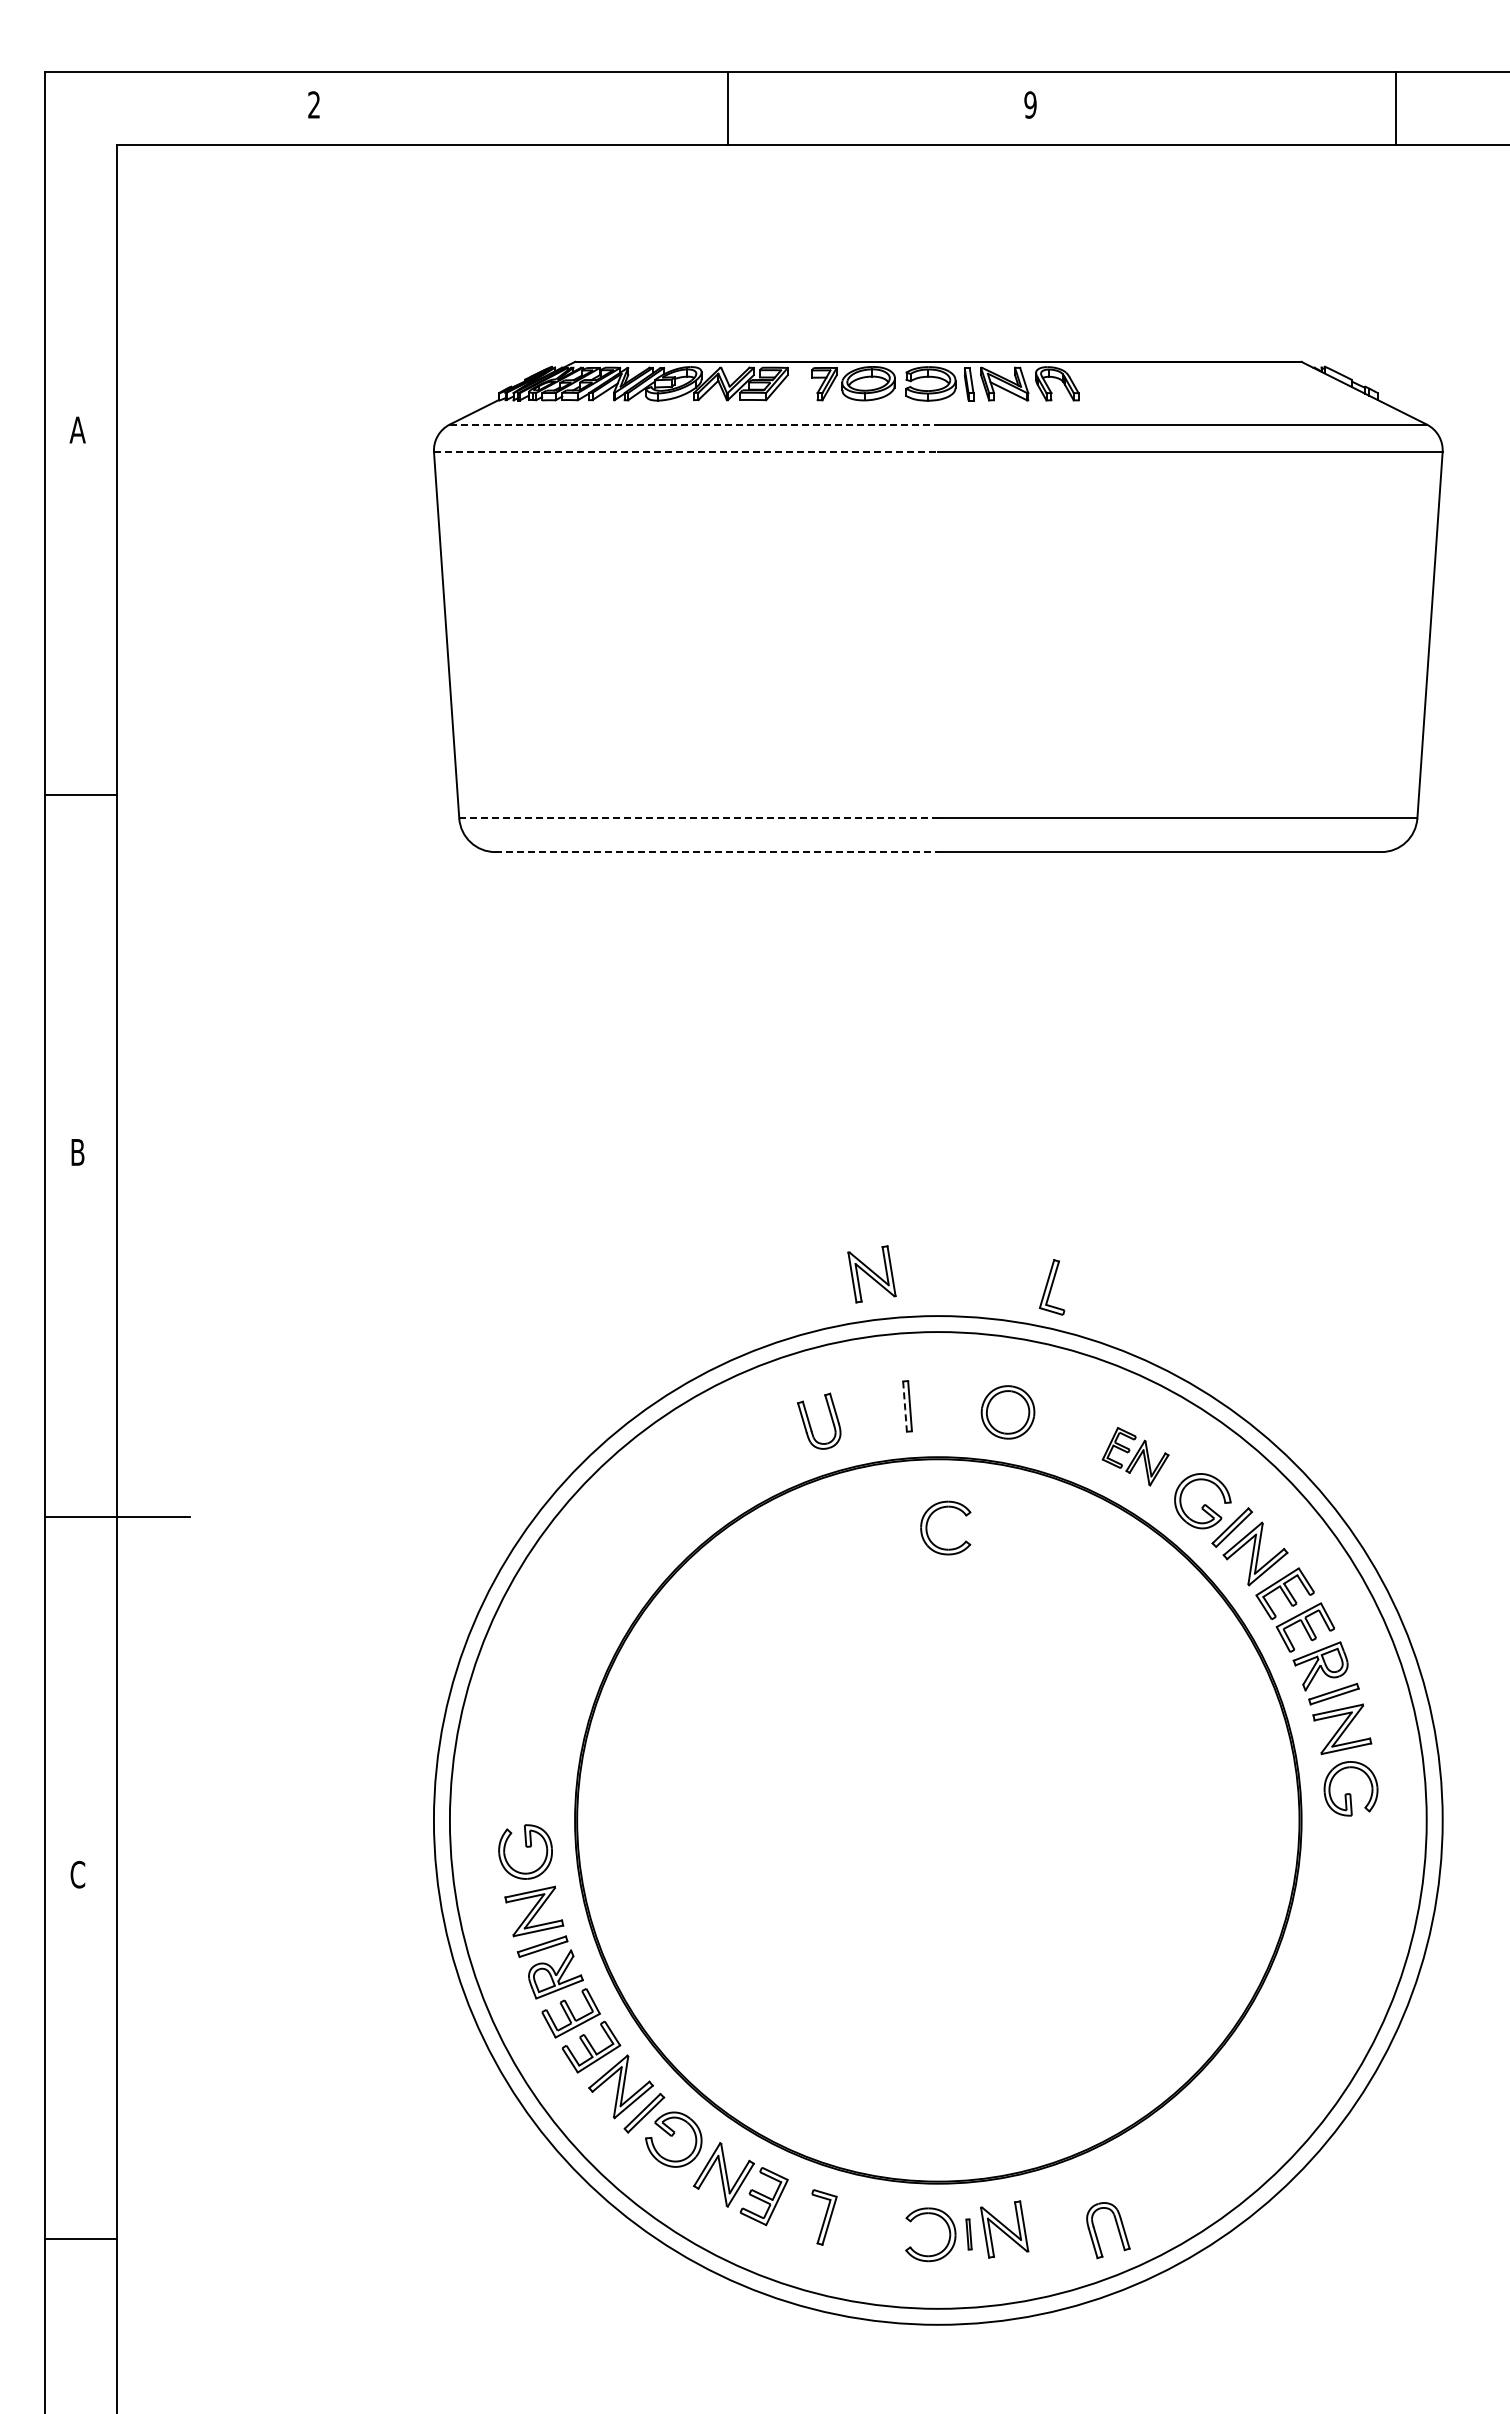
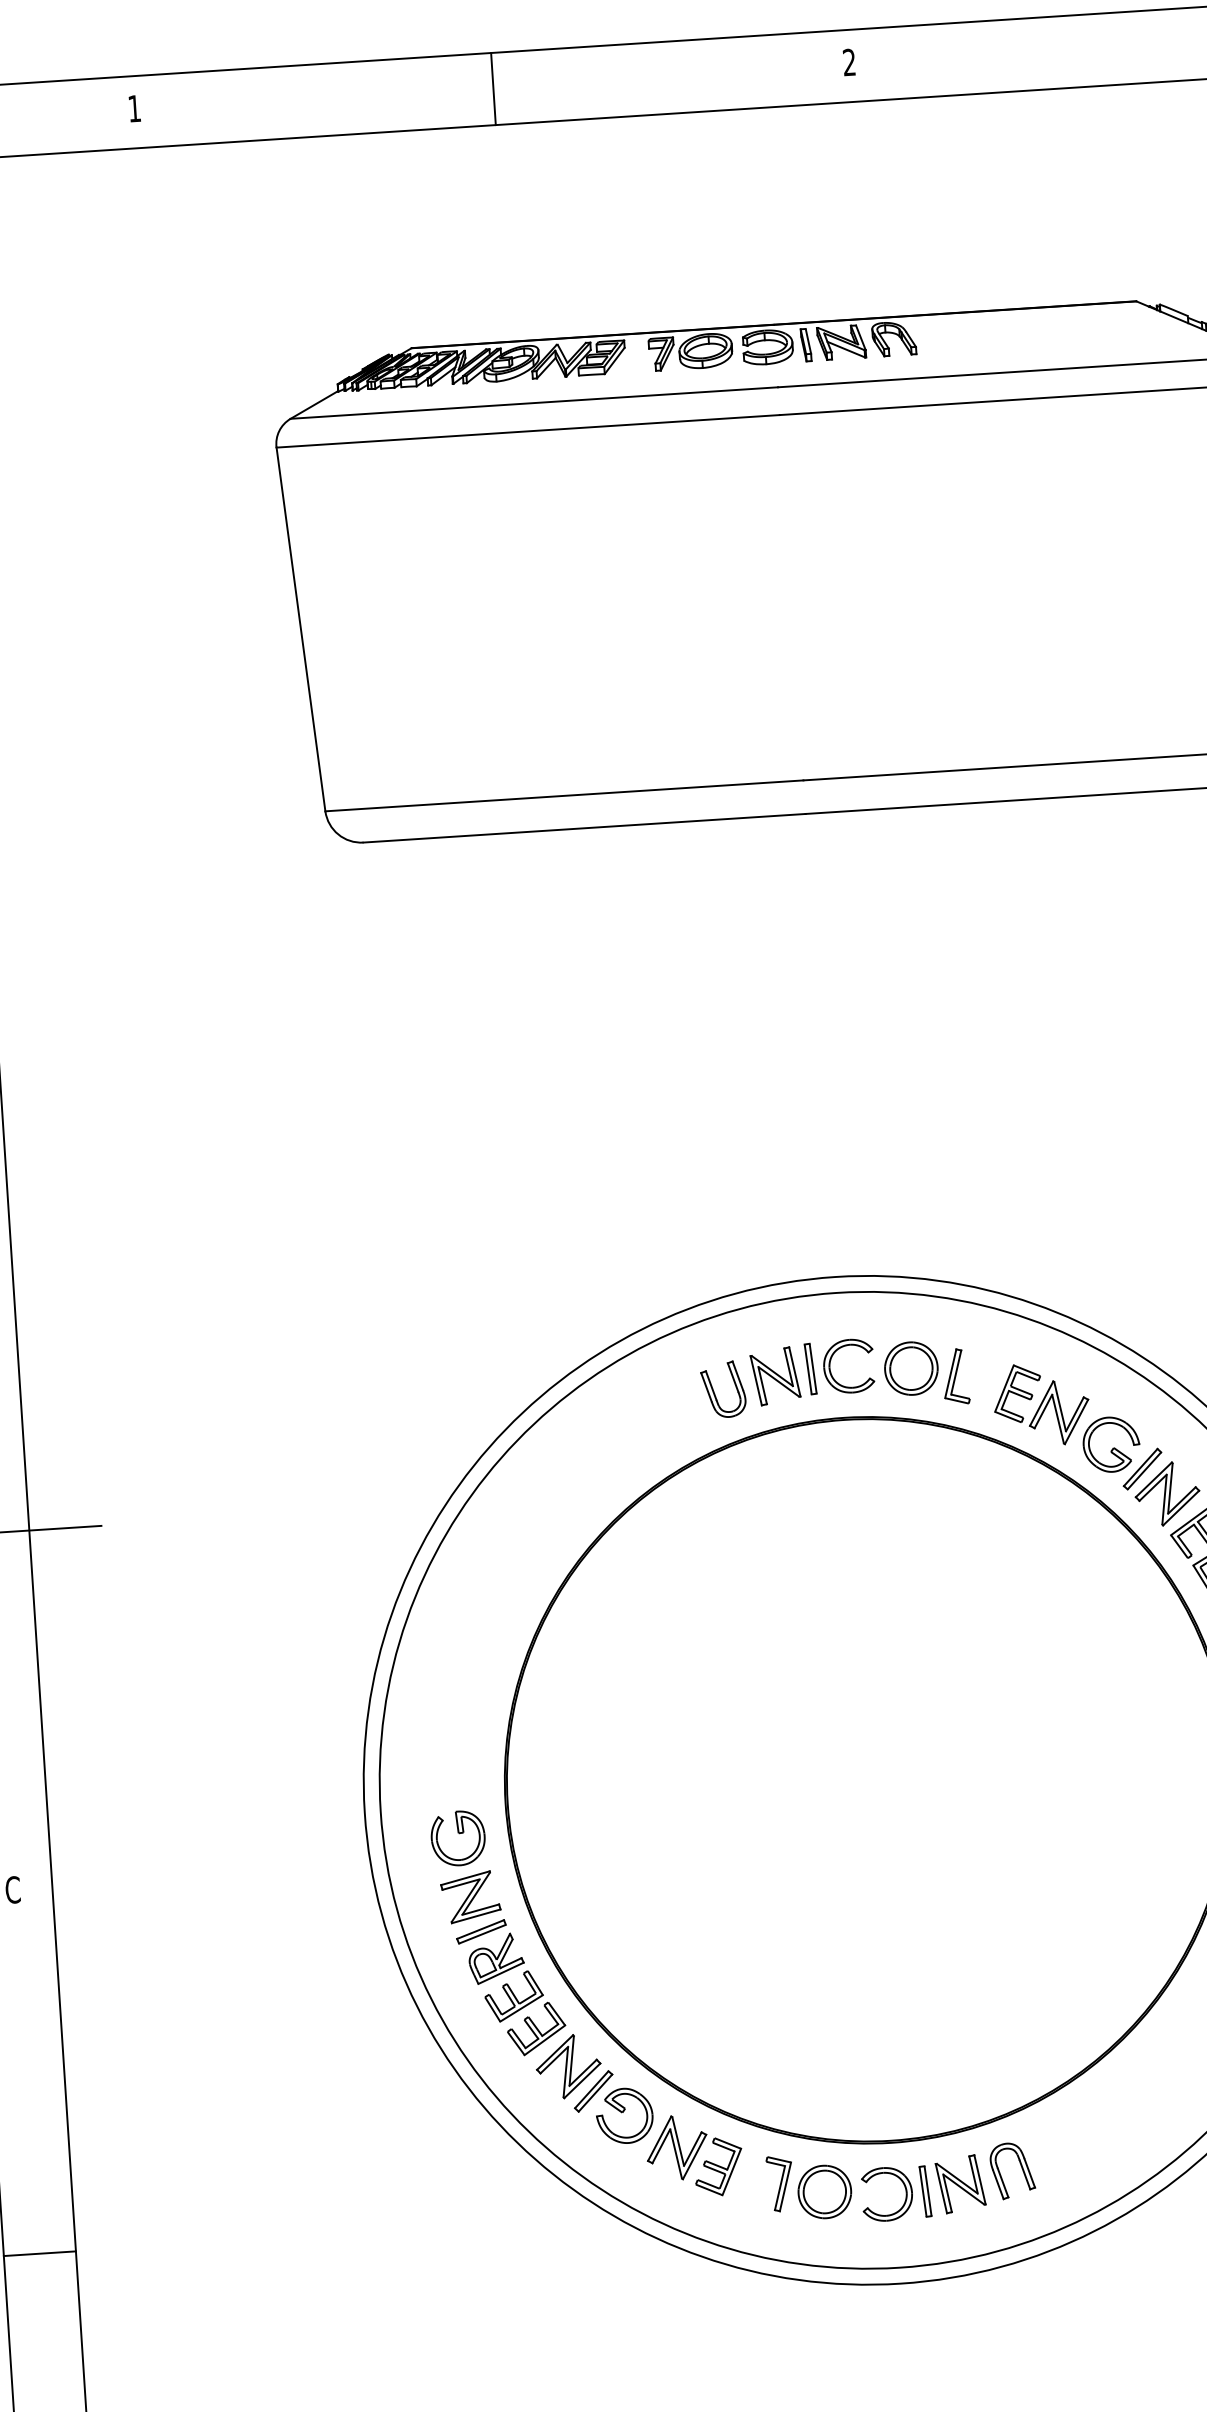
text: (313, 104) -> (133, 108), 2 -> 1
text: (1030, 104) -> (849, 61), 9 -> 2
line: (727, 108) -> (493, 89), moved
line: (694, 424) -> (534, 403), dashed -> solid
line: (686, 452) -> (528, 431), dashed -> solid
line: (698, 818) -> (564, 795), dashed -> solid
line: (716, 852) -> (584, 828), dashed -> solid
part: (871, 1274) -> (775, 1376), moved
part: (1051, 1287) -> (955, 1376), moved
line: (905, 1407) -> (808, 1370), dashed -> solid
part: (1135, 1456) -> (1041, 1404), size x1.43
part: (928, 1522) -> (831, 1361), moved
part: (1116, 2226) -> (1020, 2166), moved
part: (868, 2228) -> (824, 2192), added
part: (968, 2234) -> (924, 2191), size x1.67

